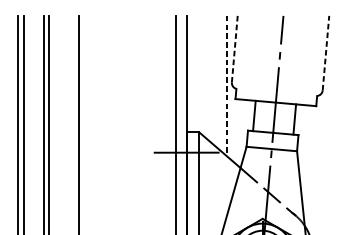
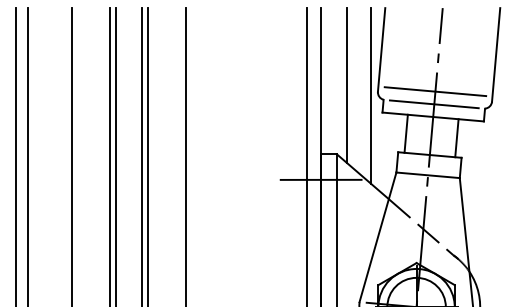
line: (234, 48) -> (381, 49), dashed -> solid
line: (326, 52) -> (496, 54), dashed -> solid
line: (206, 77) -> (346, 85), added
line: (277, 82) -> (435, 91), added
line: (226, 86) -> (371, 96), dashed -> solid
line: (276, 92) -> (433, 104), added

